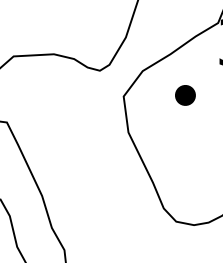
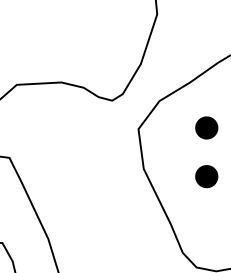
part: (185, 139) -> (206, 176), added

